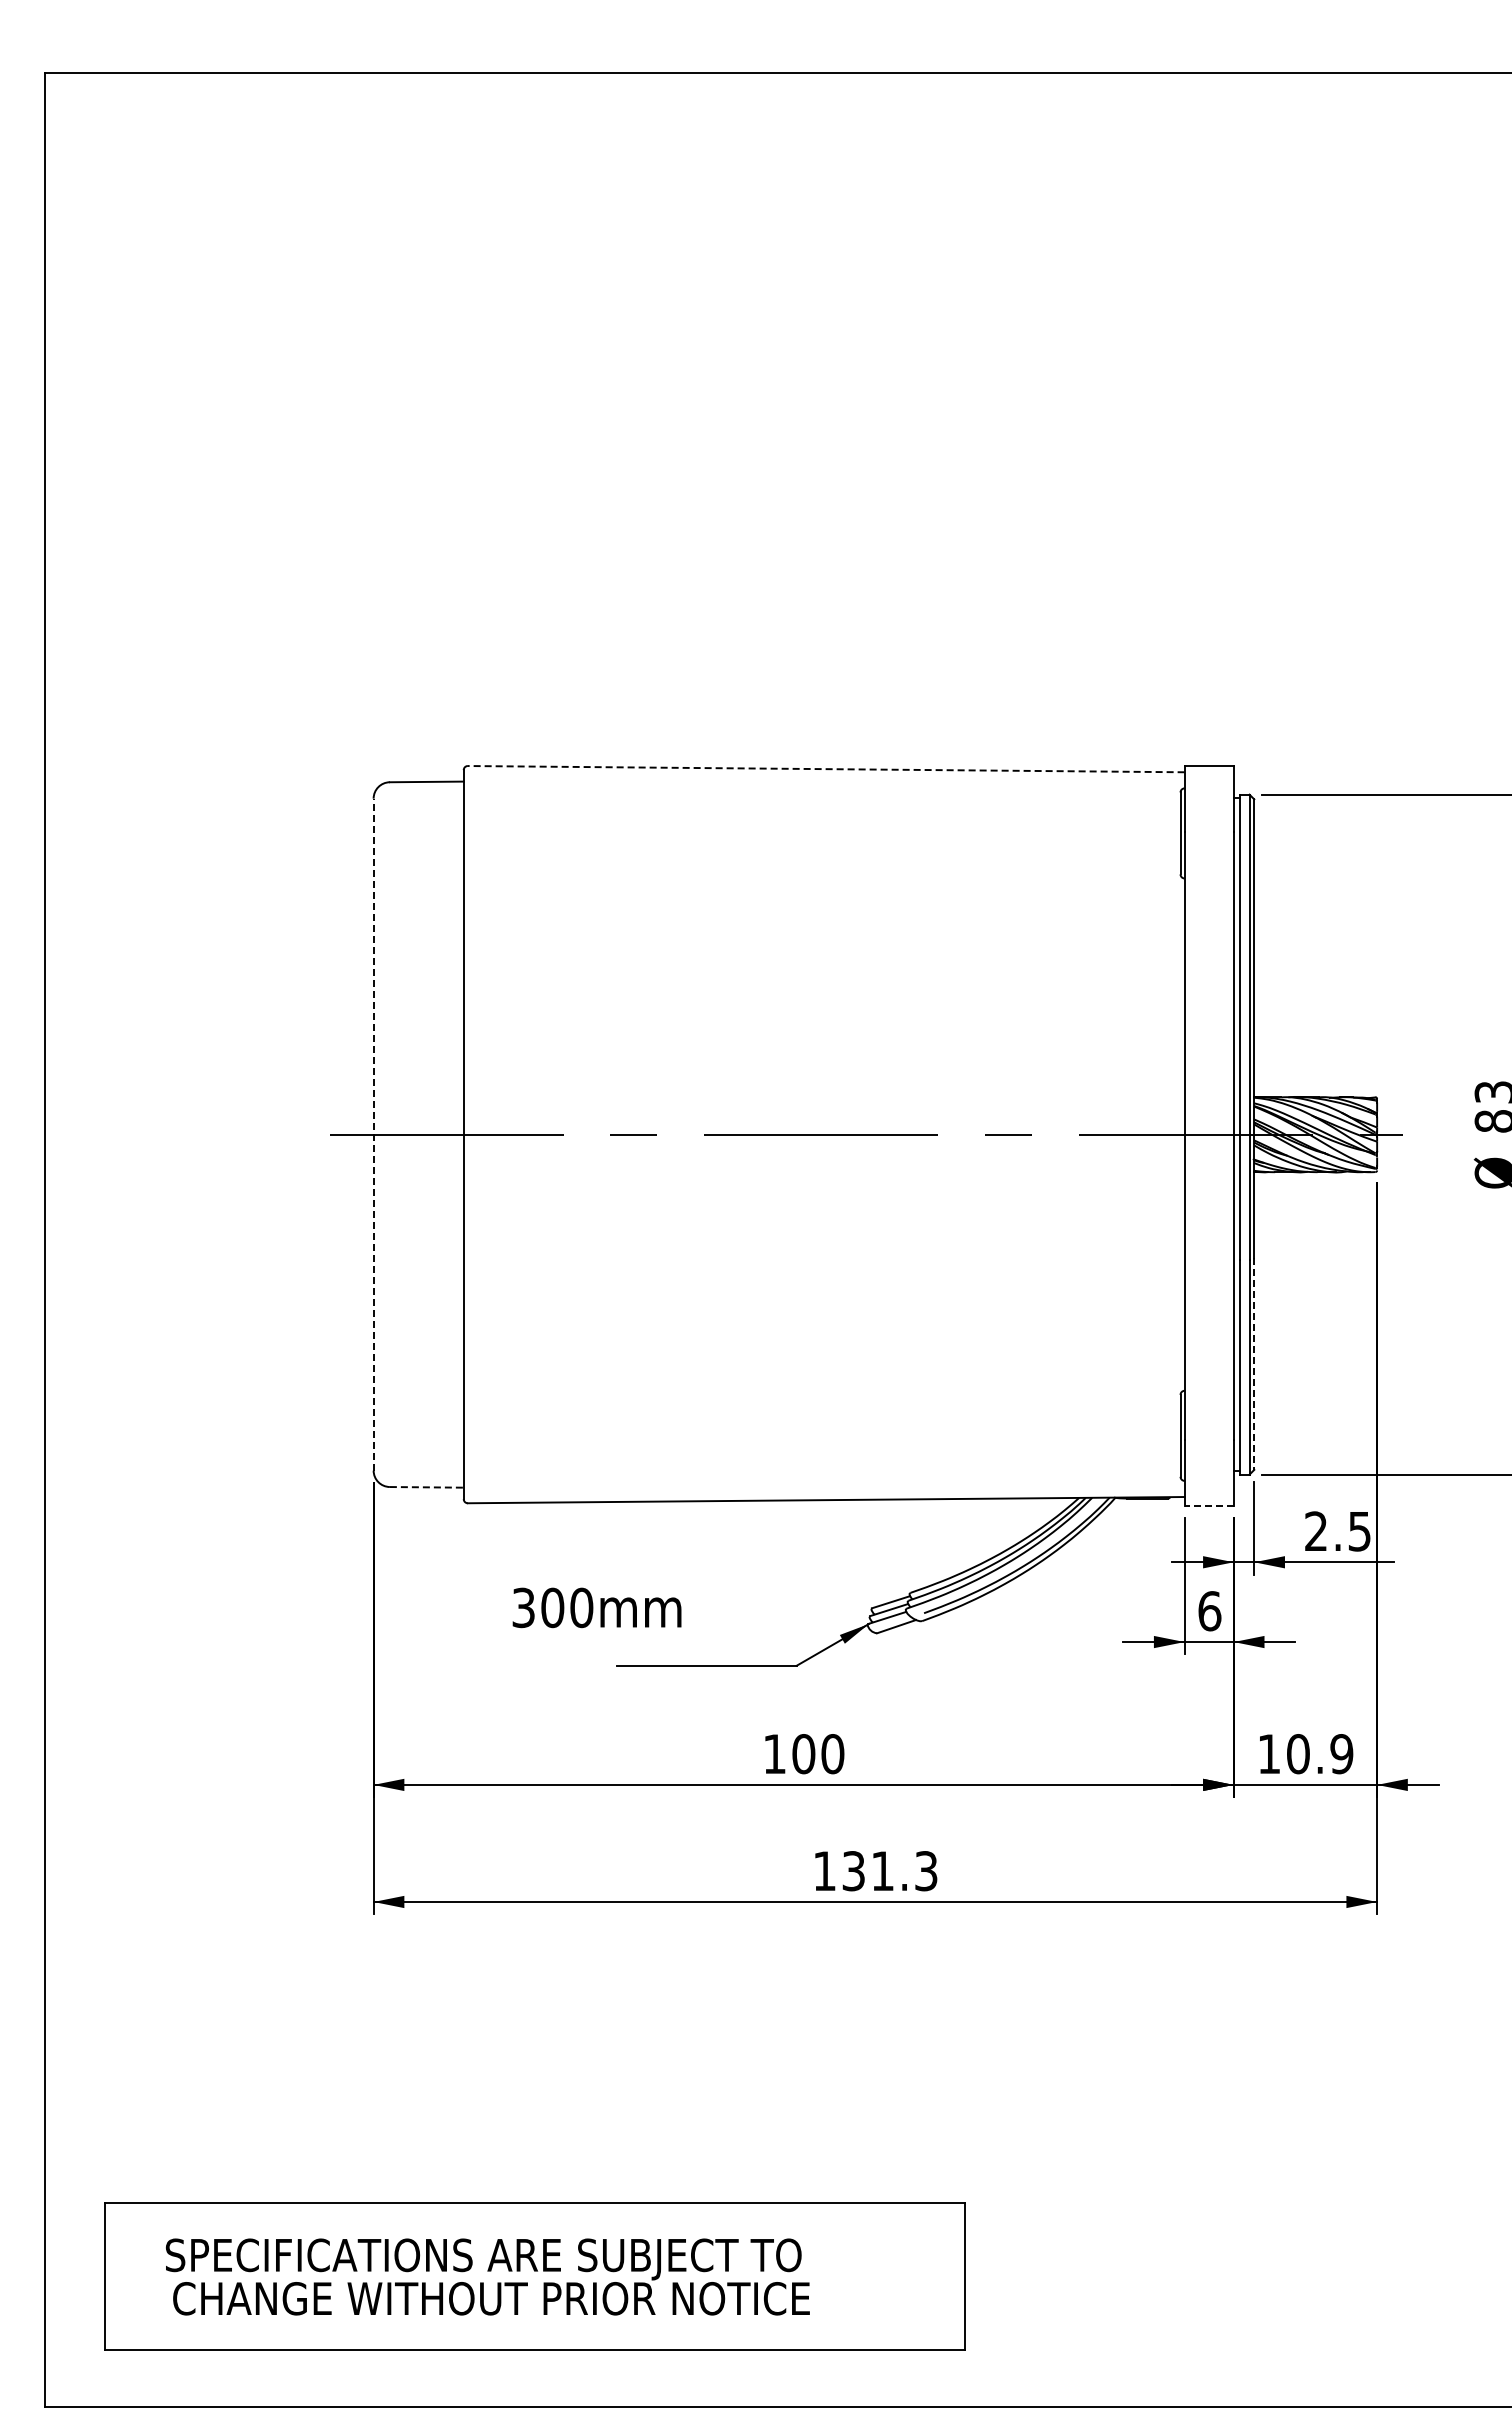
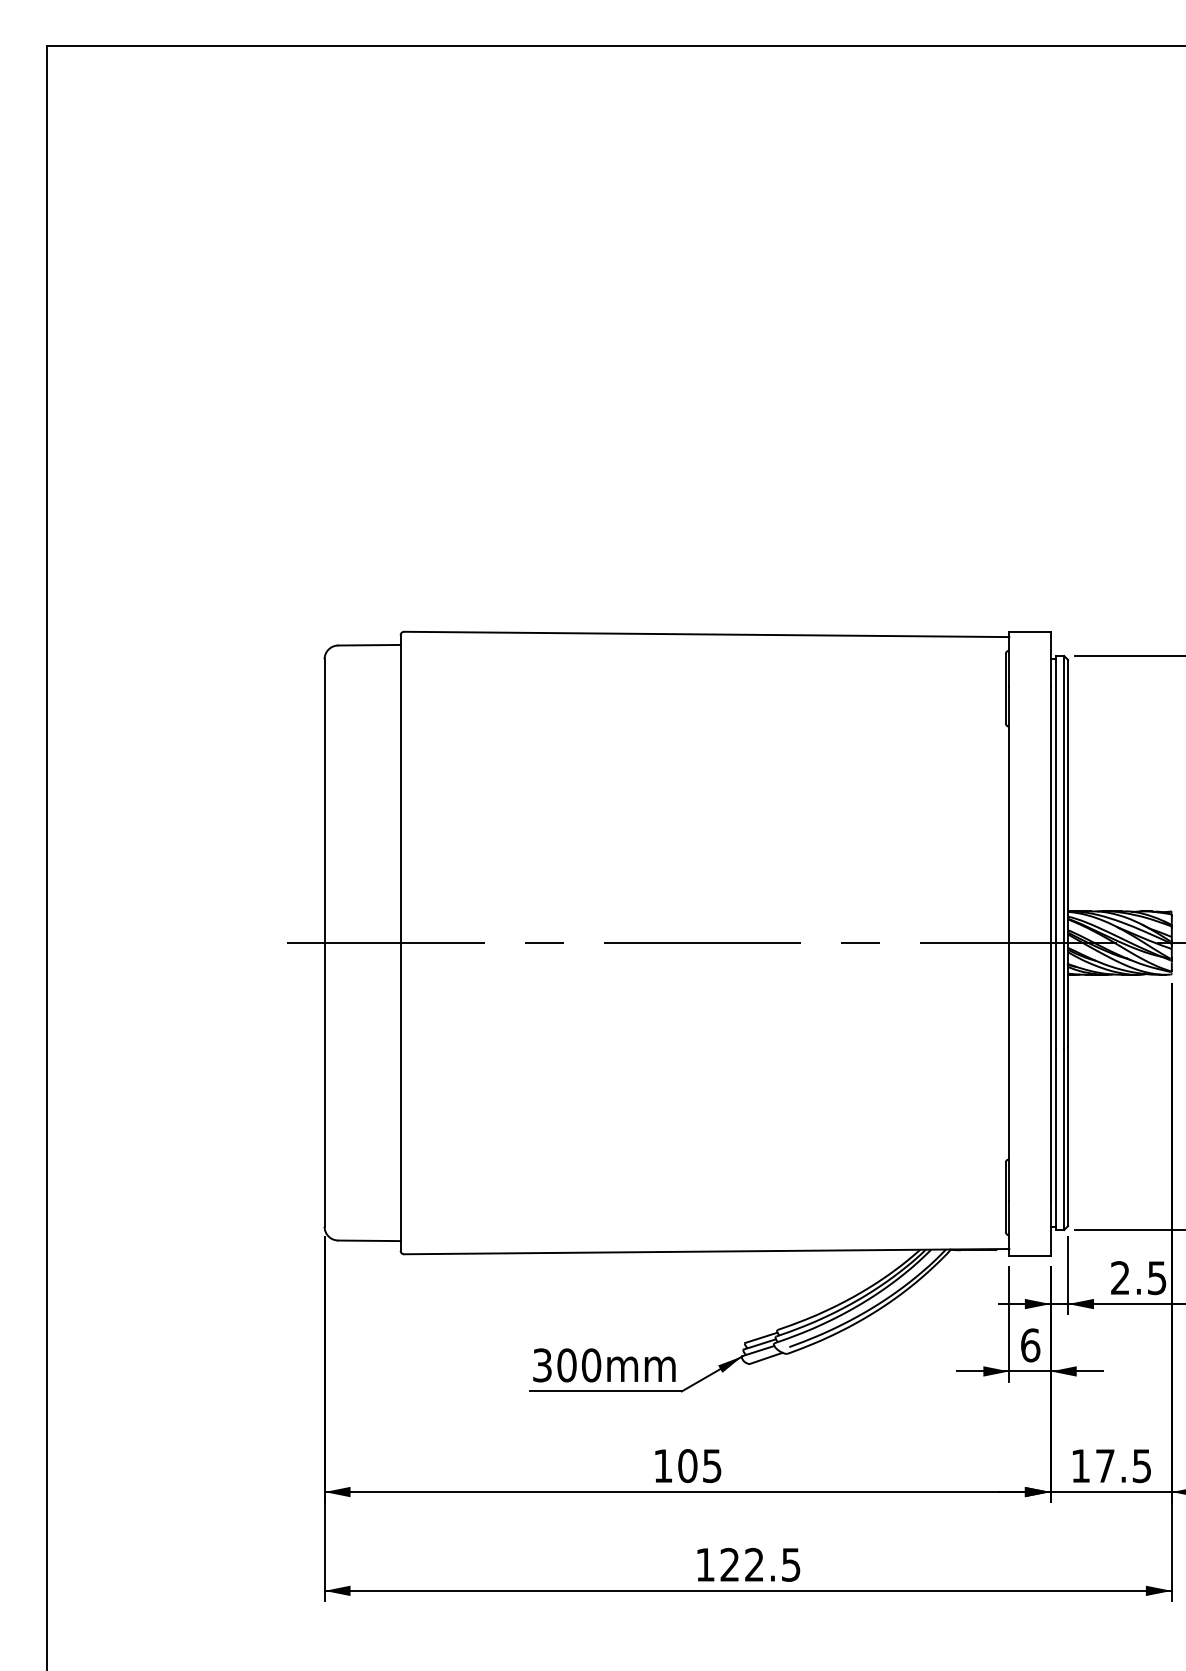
line: (825, 769) -> (706, 634), dashed -> solid
line: (373, 1134) -> (324, 942), dashed -> solid
line: (1254, 1364) -> (1068, 1137), dashed -> solid
line: (426, 1487) -> (369, 1240), dashed -> solid
line: (1209, 1505) -> (1030, 1256), dashed -> solid
text: (596, 1607) -> (603, 1365), moved
text: (832, 1754) -> (712, 1466), 100 -> 105
text: (1320, 1754) -> (1124, 1466), 10.9 -> 17.5
text: (889, 1871) -> (760, 1565), 131.3 -> 122.5

